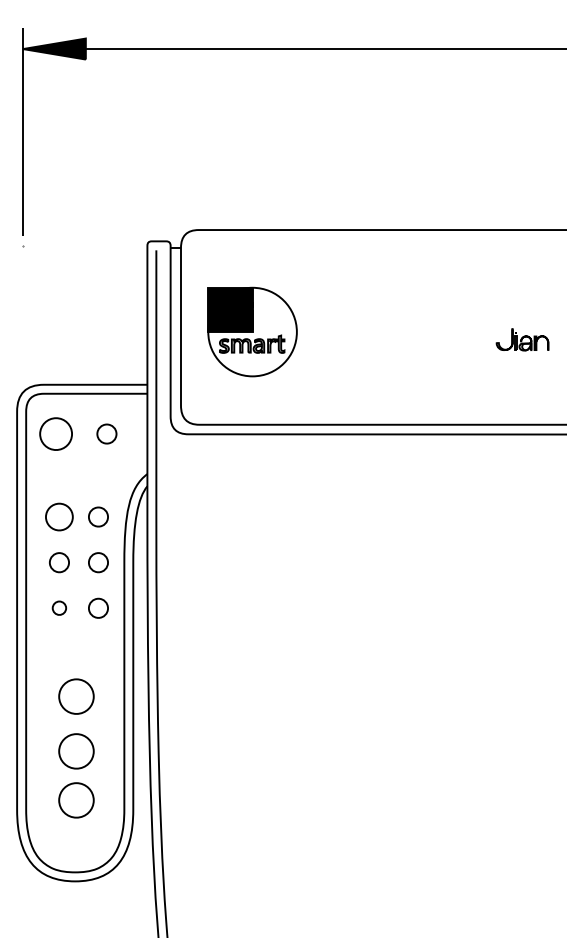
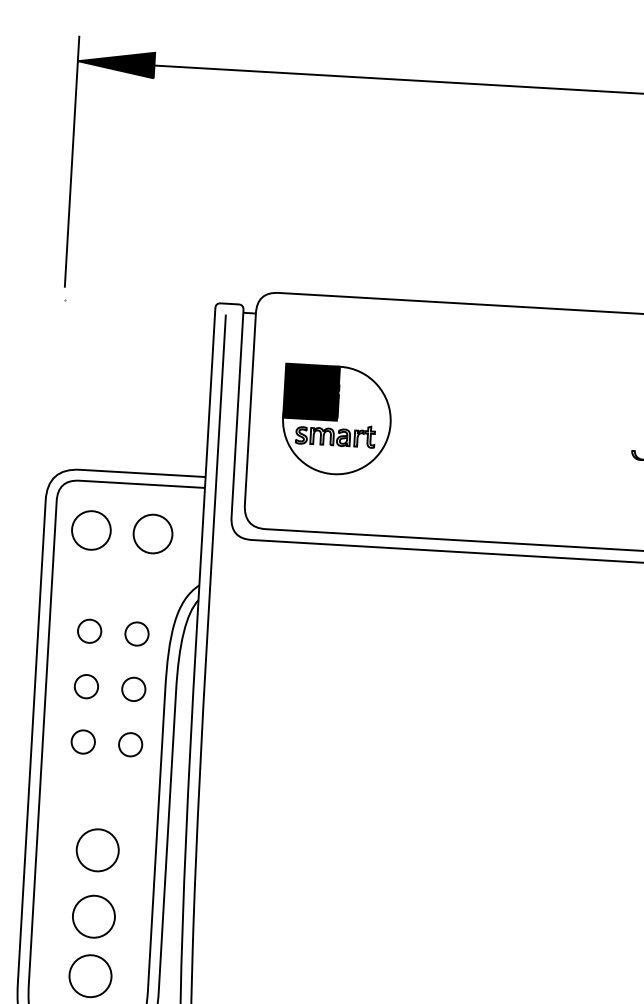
part: (106, 433) -> (152, 533), size x1.67
part: (59, 516) -> (89, 630), size x0.71
part: (59, 607) -> (83, 741), size x1.43

